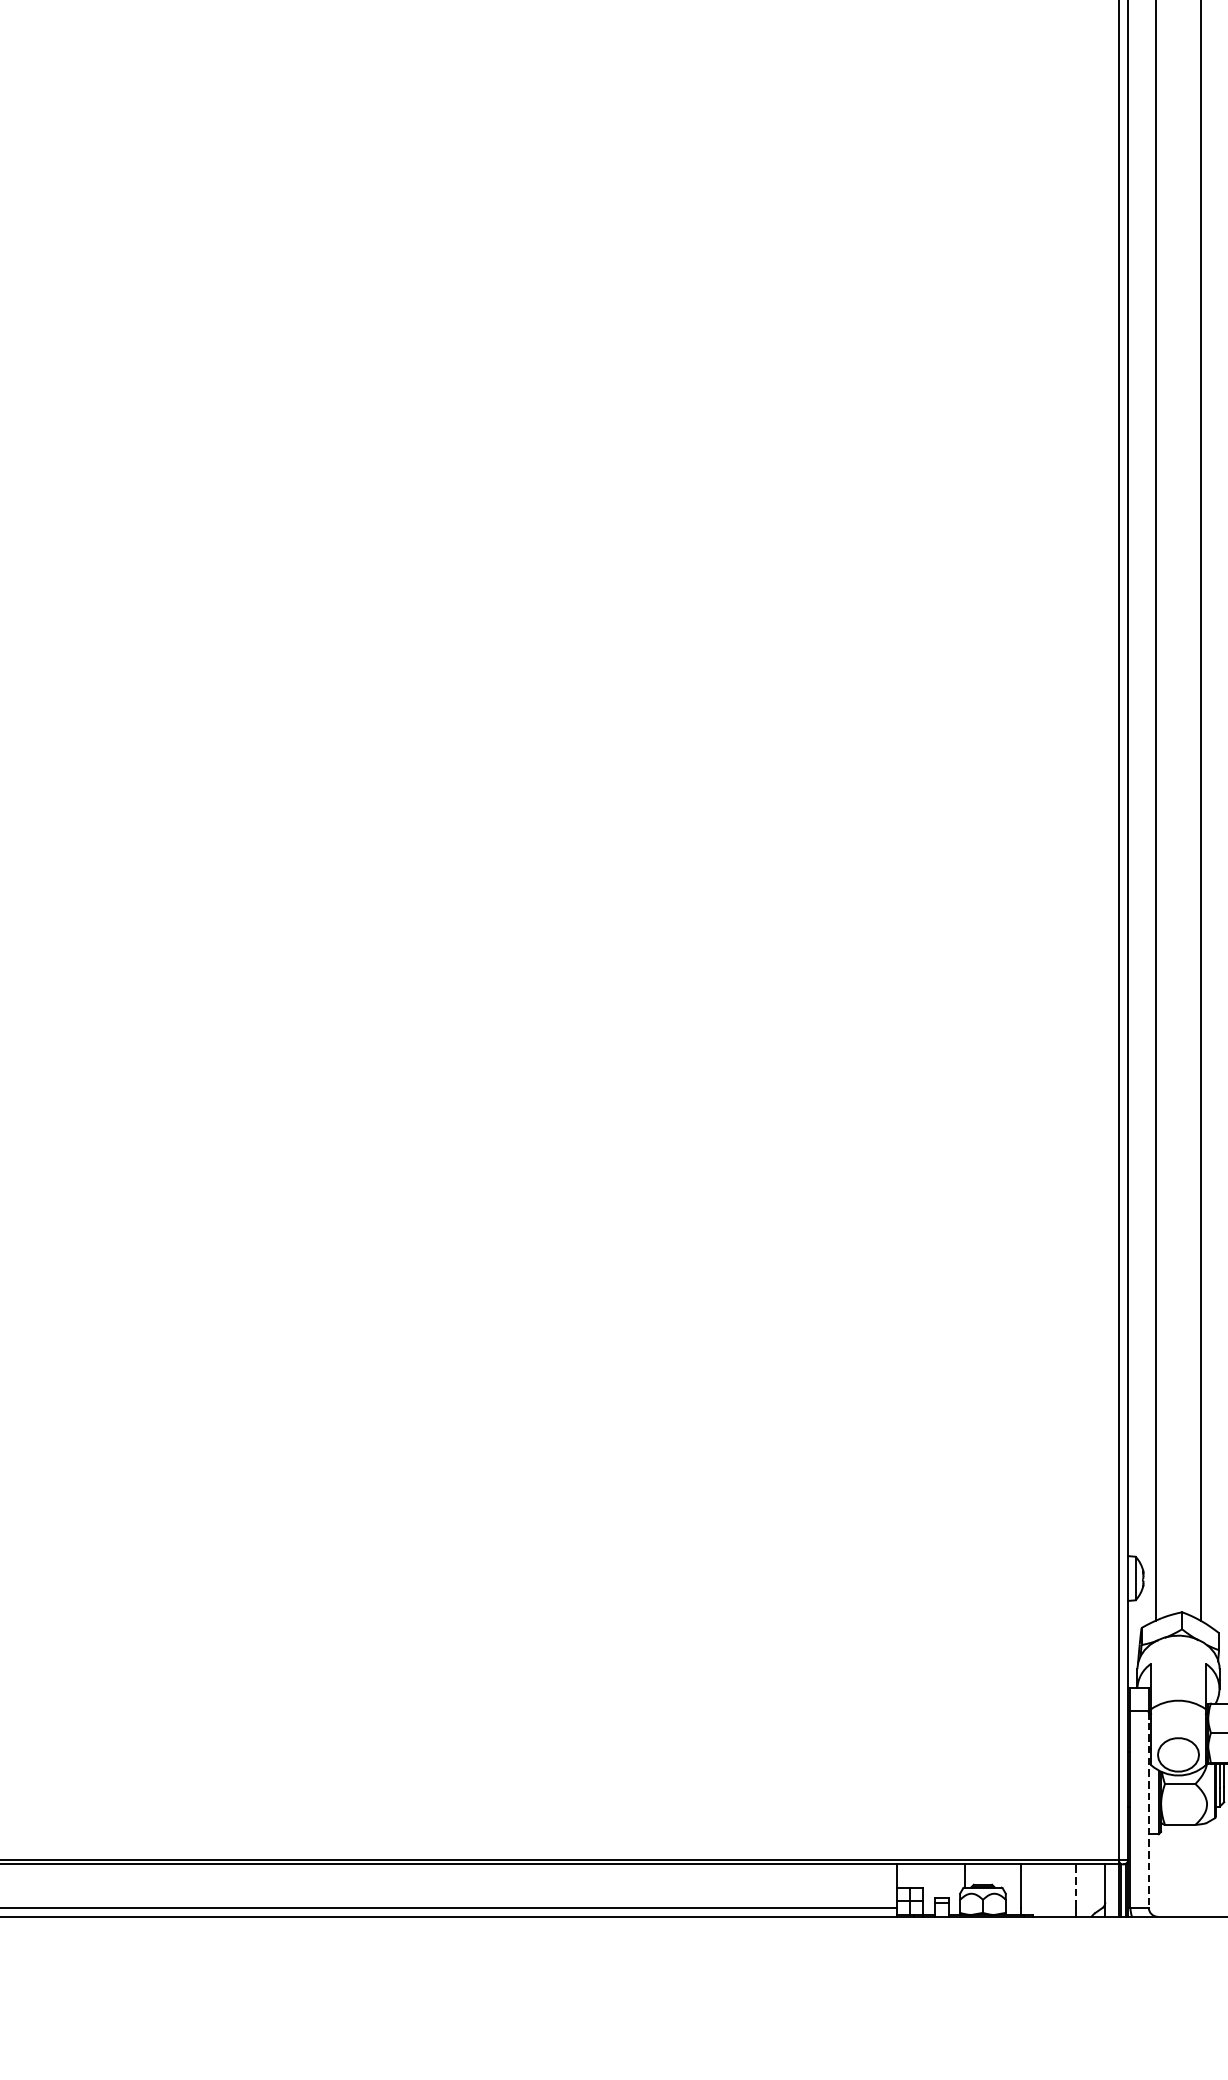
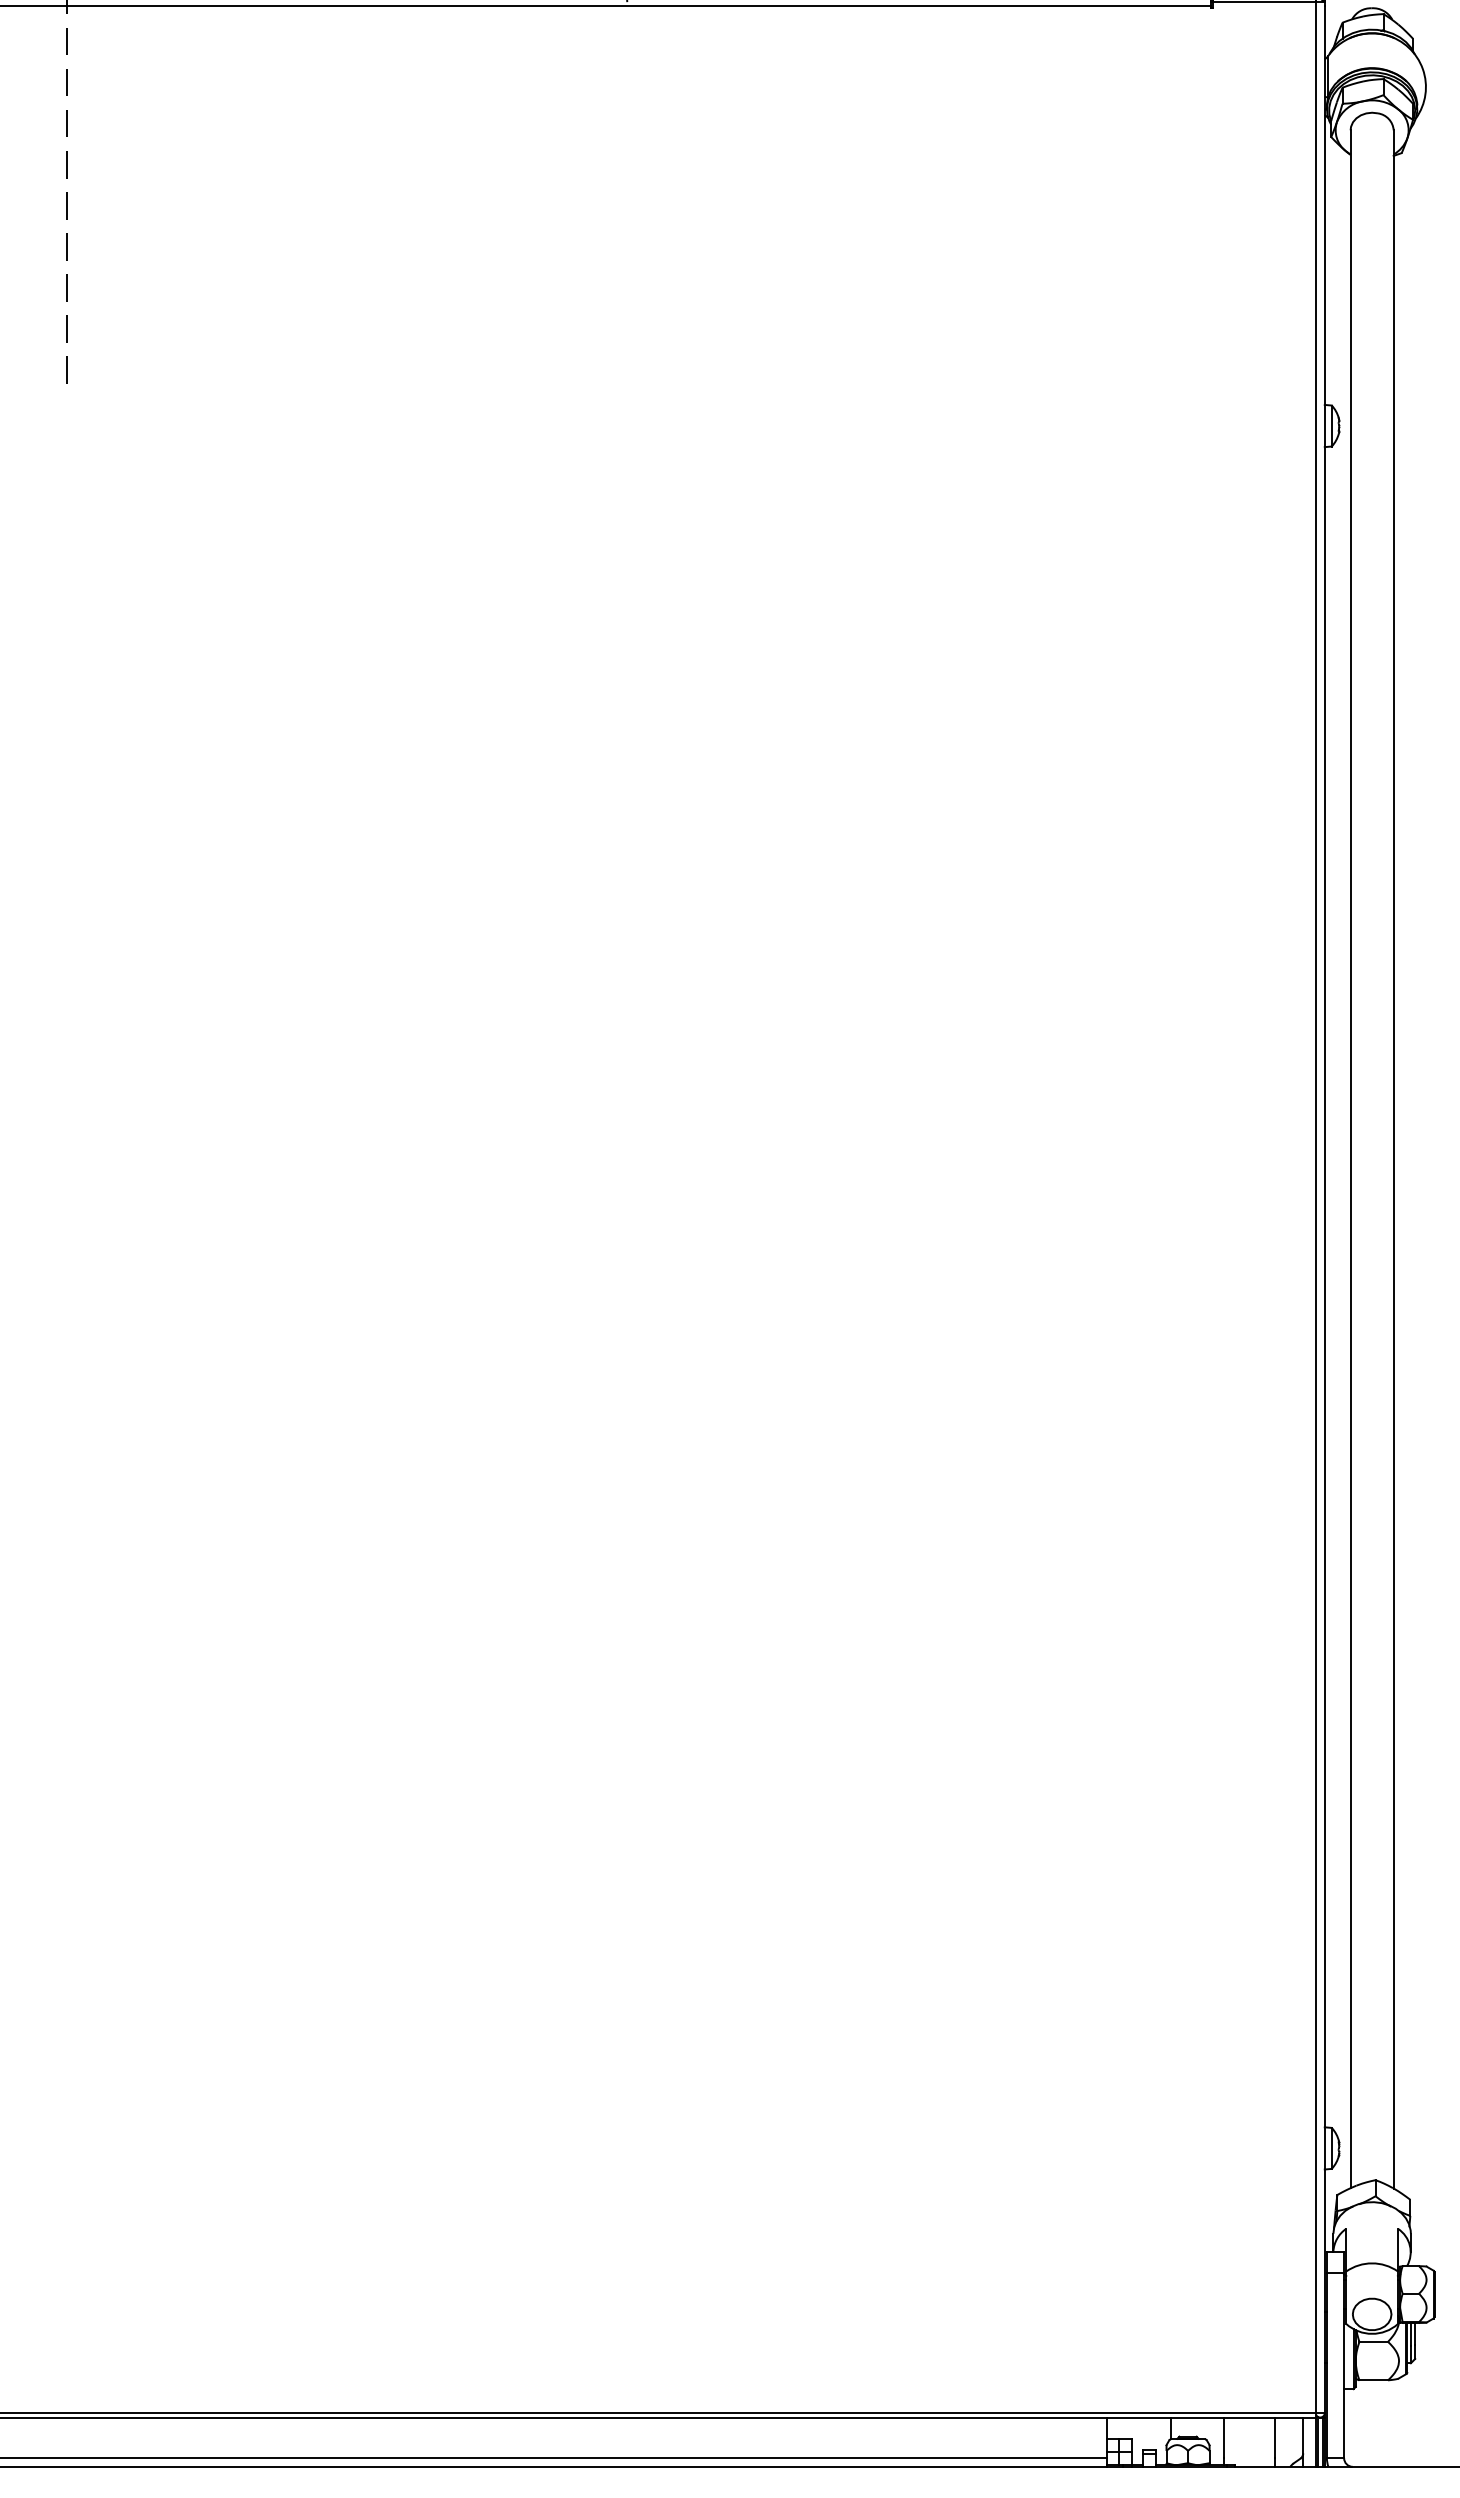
line: (1149, 1809) -> (1344, 2365), dashed -> solid
line: (1075, 1885) -> (1275, 2437), dashed -> solid

